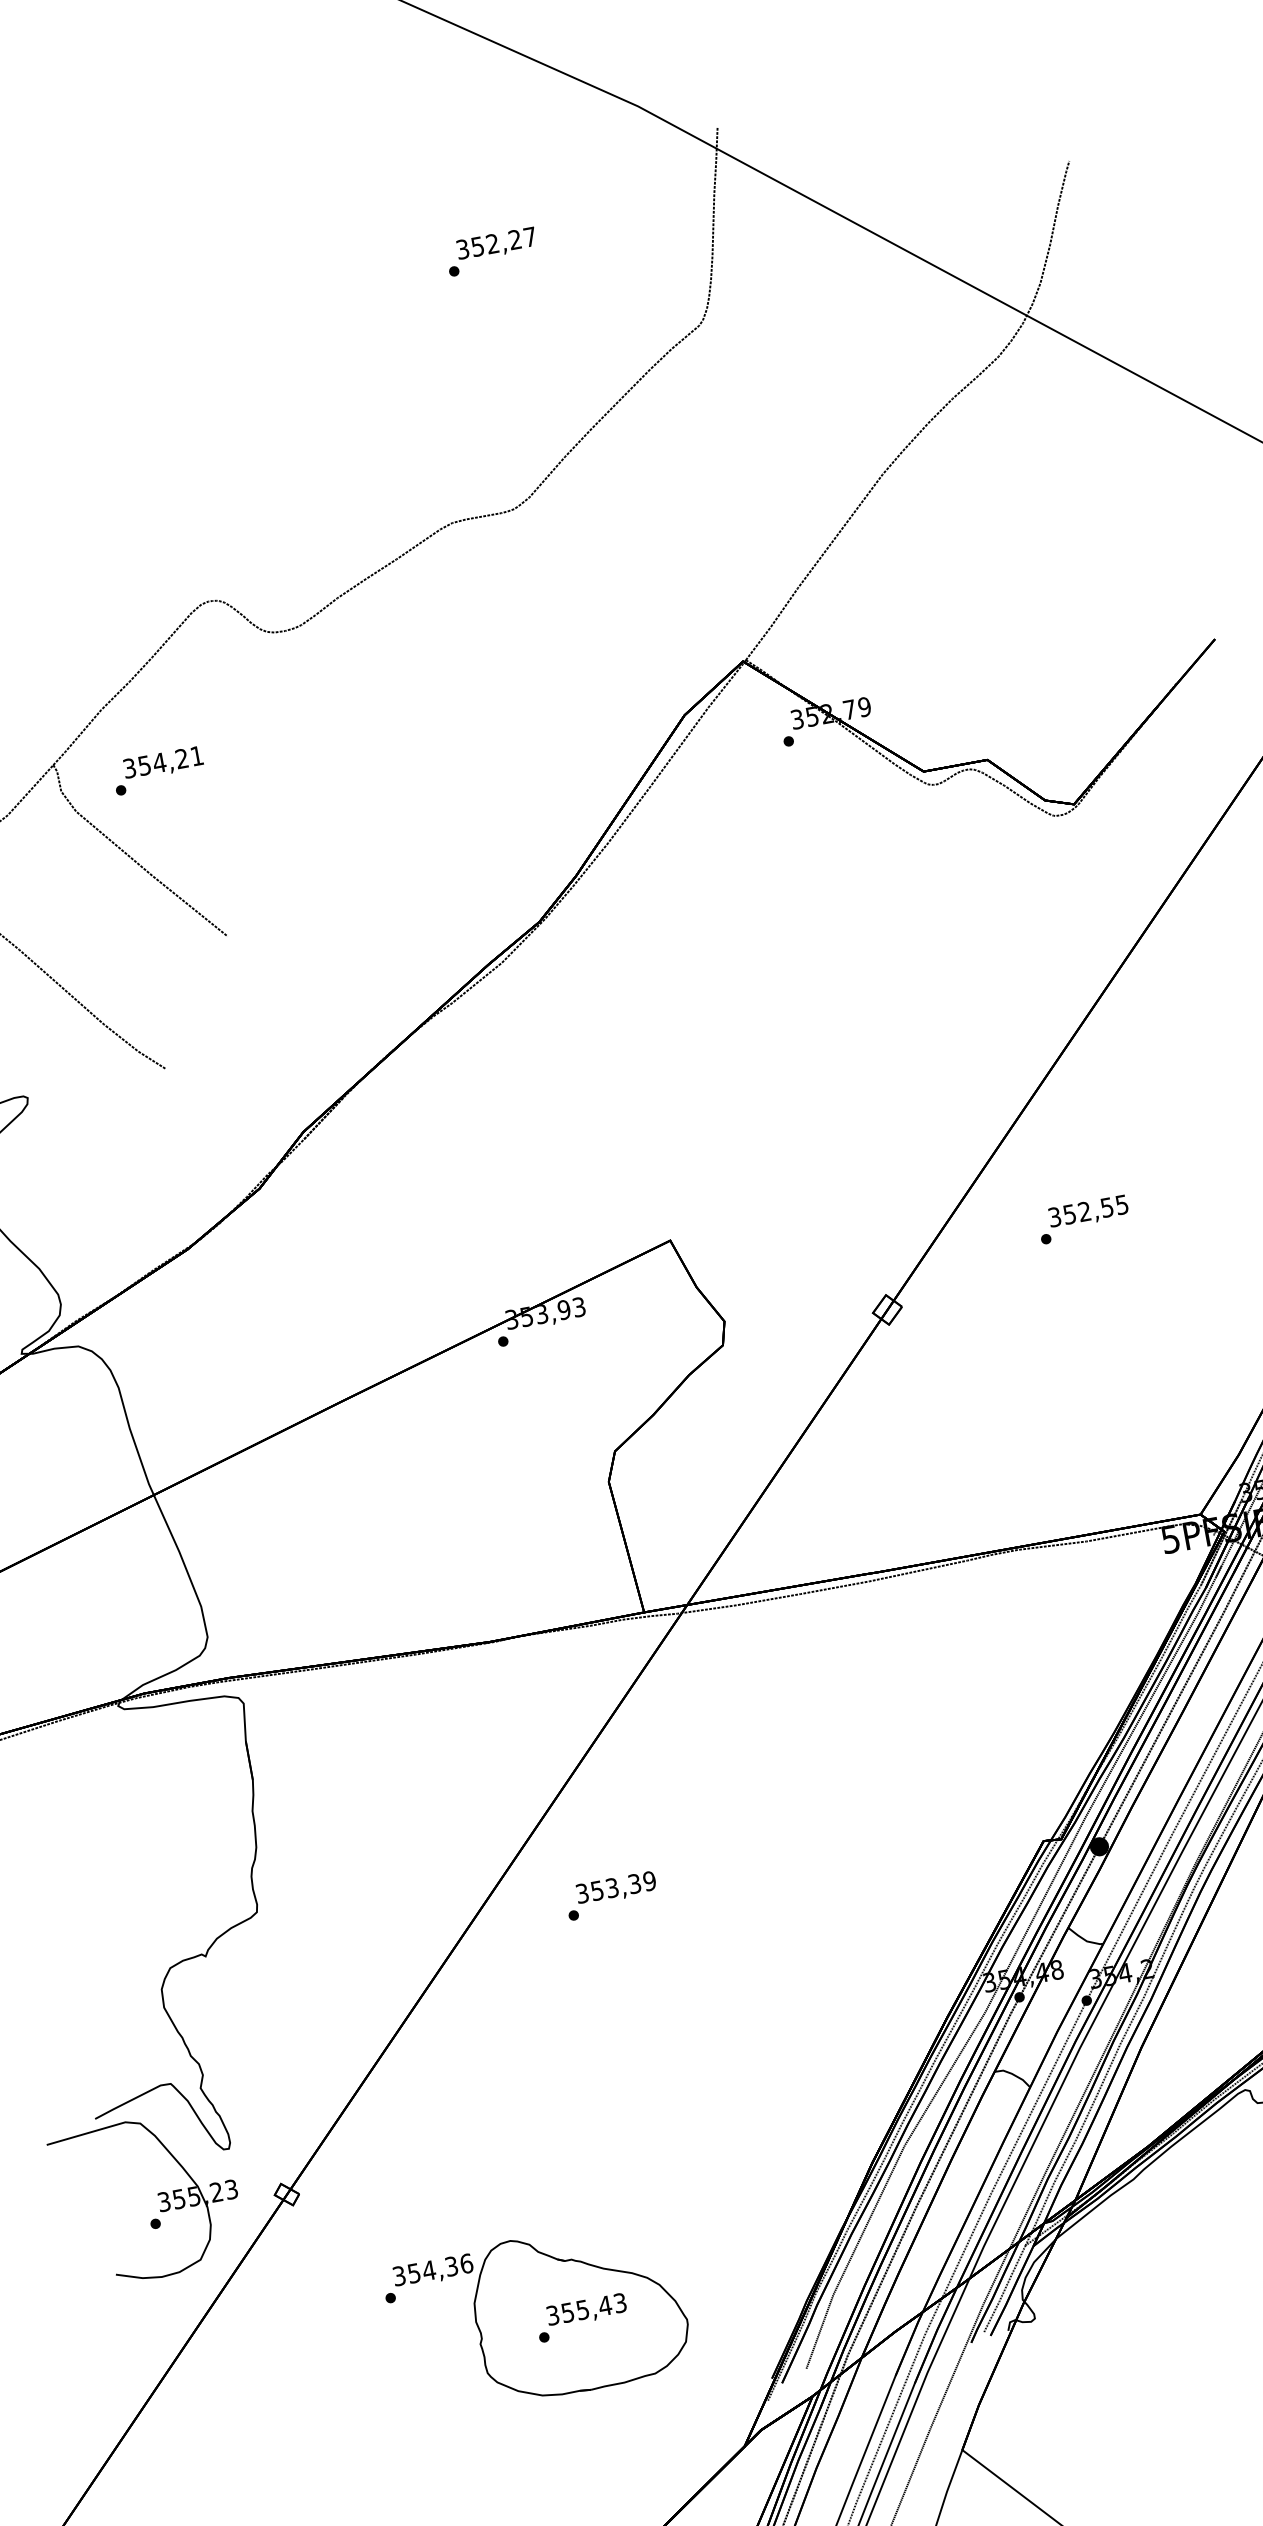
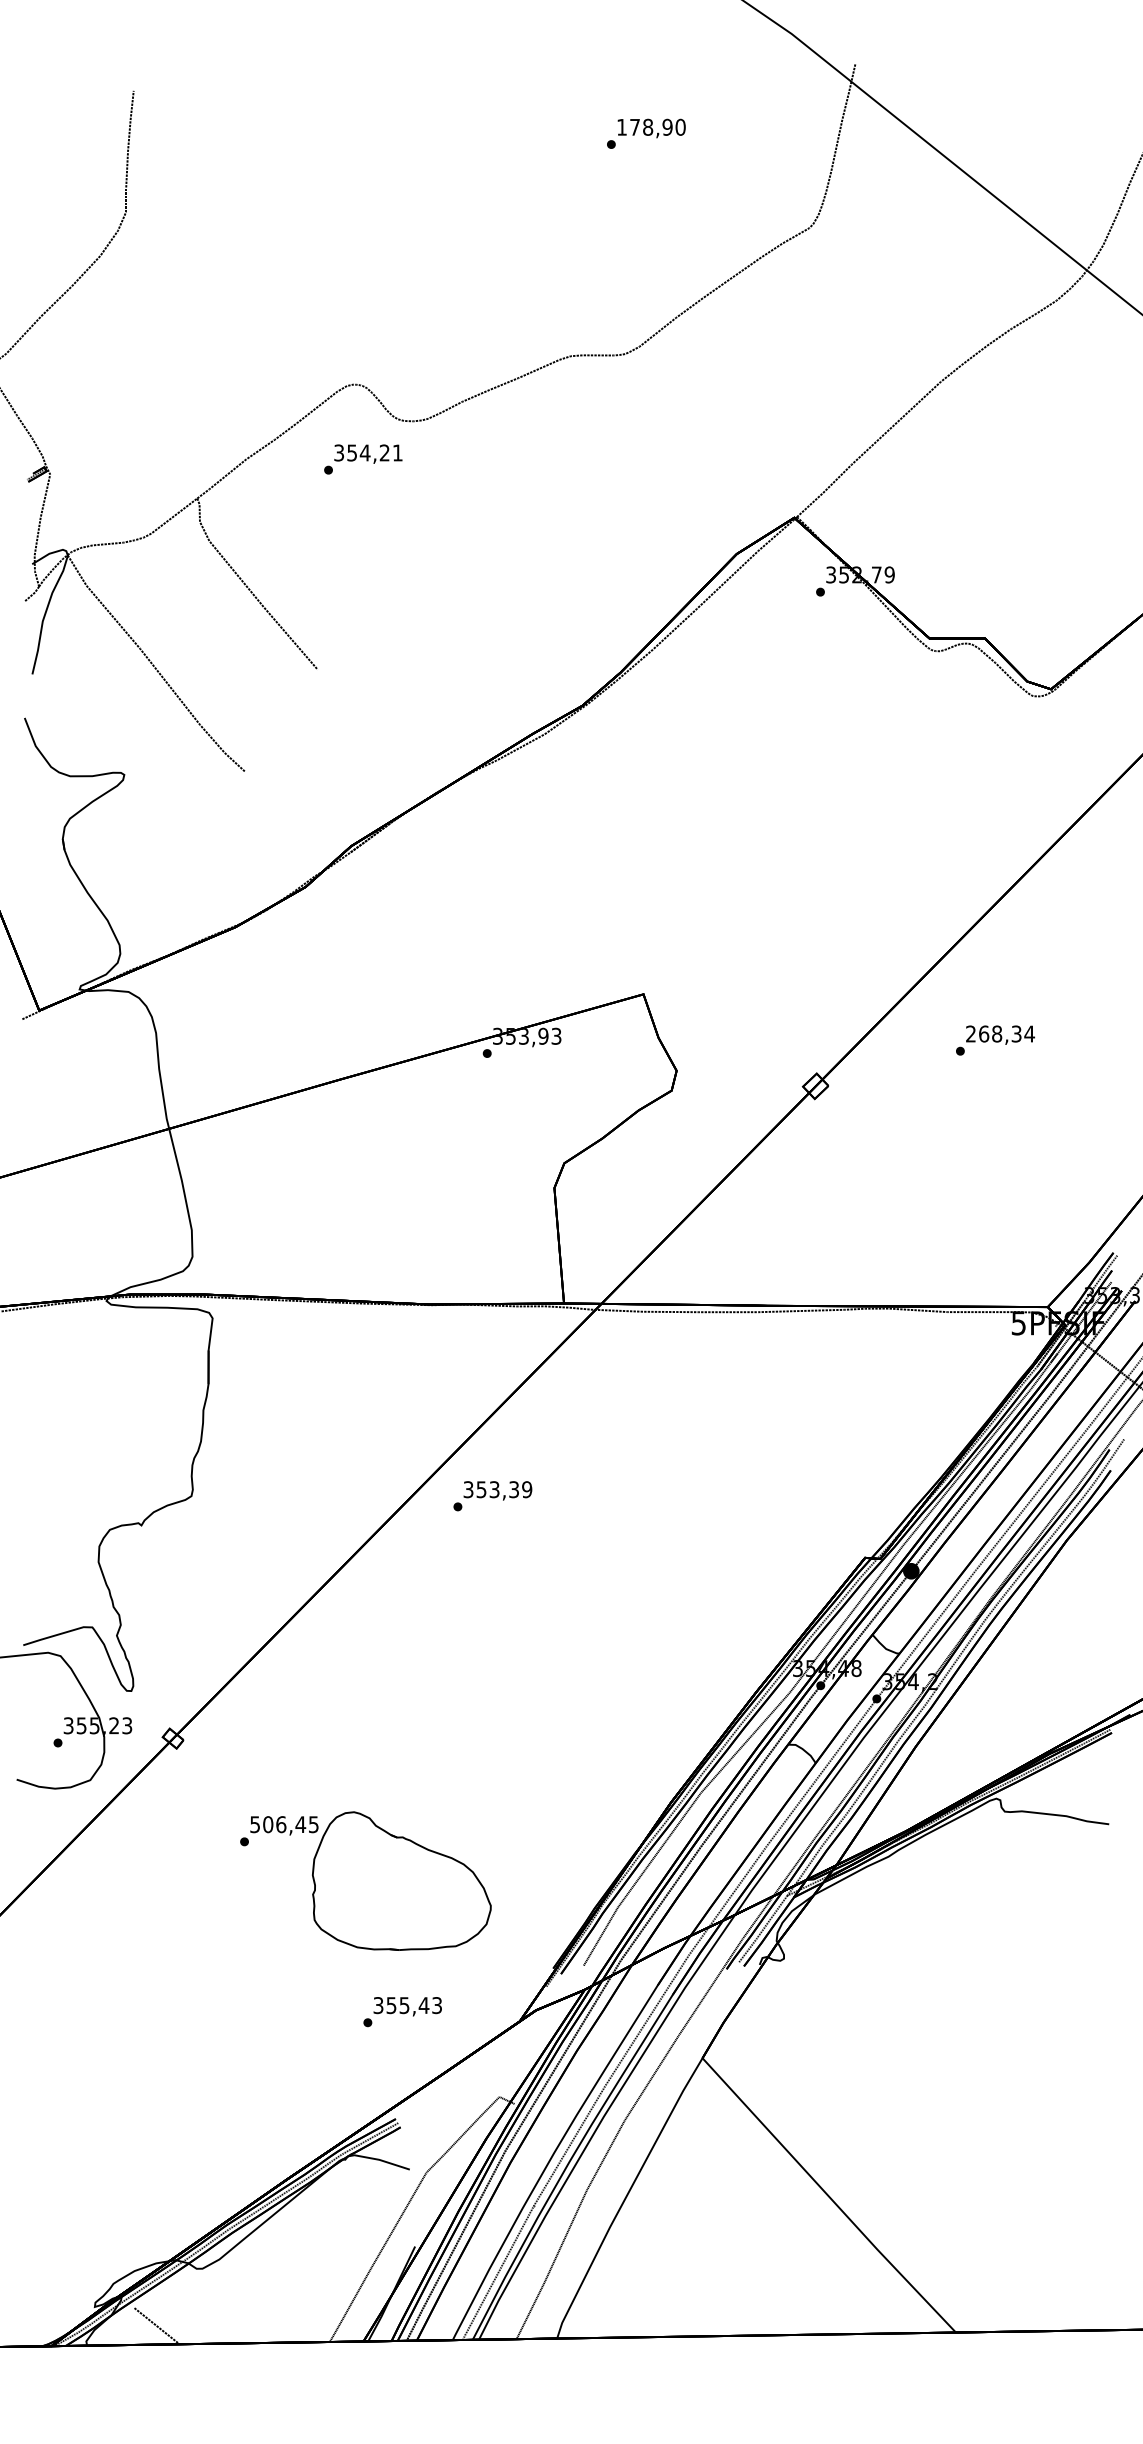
text: (496, 242) -> (651, 126), 352,27 -> 178,90
text: (159, 770) -> (363, 459), moved
text: (1088, 1210) -> (1000, 1033), 352,55 -> 268,34
text: (611, 1896) -> (492, 1496), moved
text: (432, 2269) -> (284, 1824), 354,36 -> 506,45
text: (581, 2318) -> (402, 2012), moved

